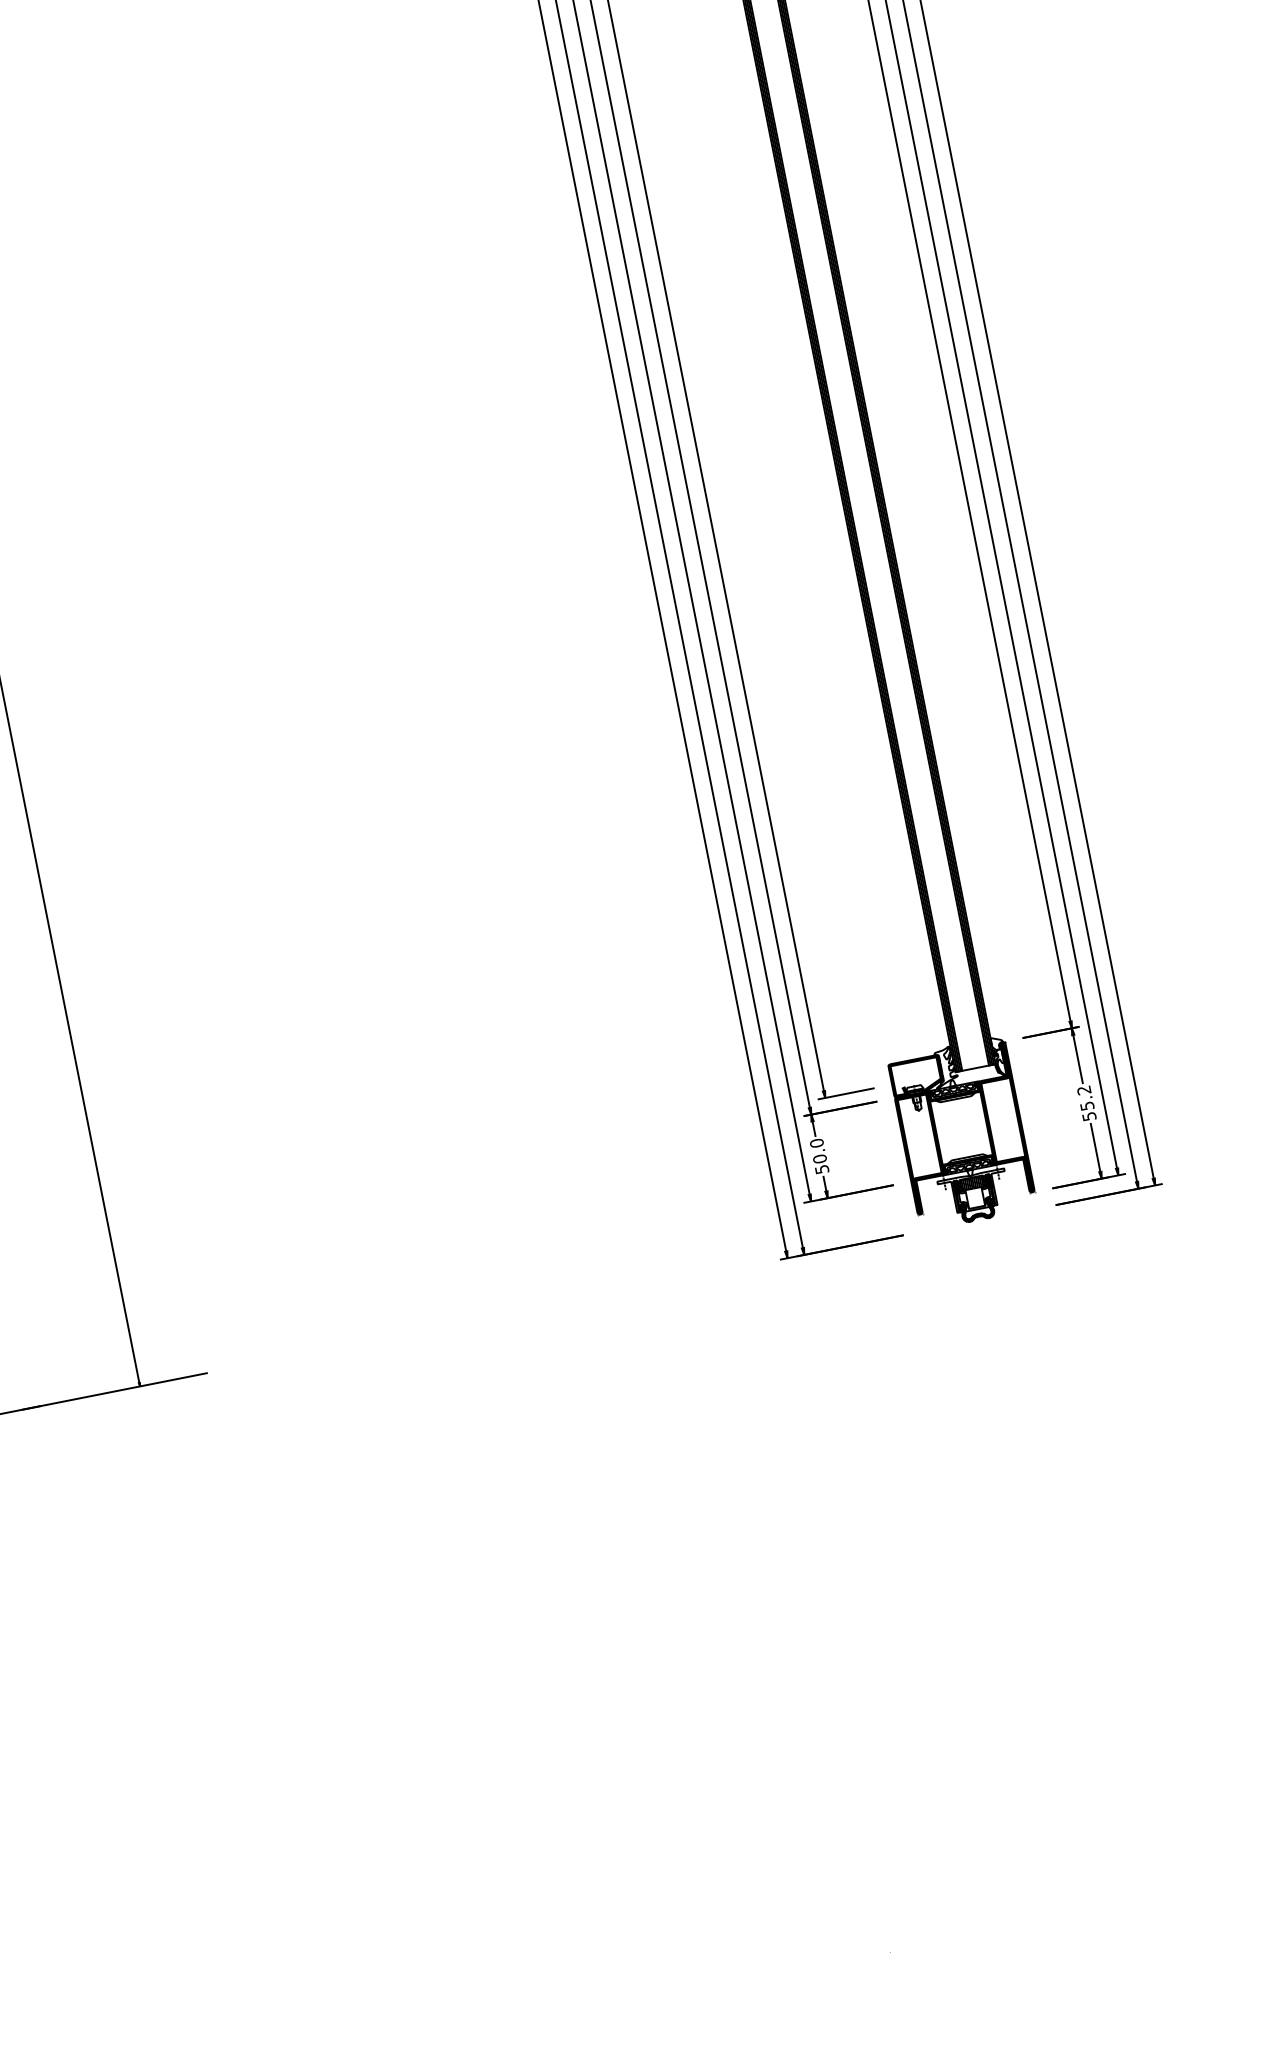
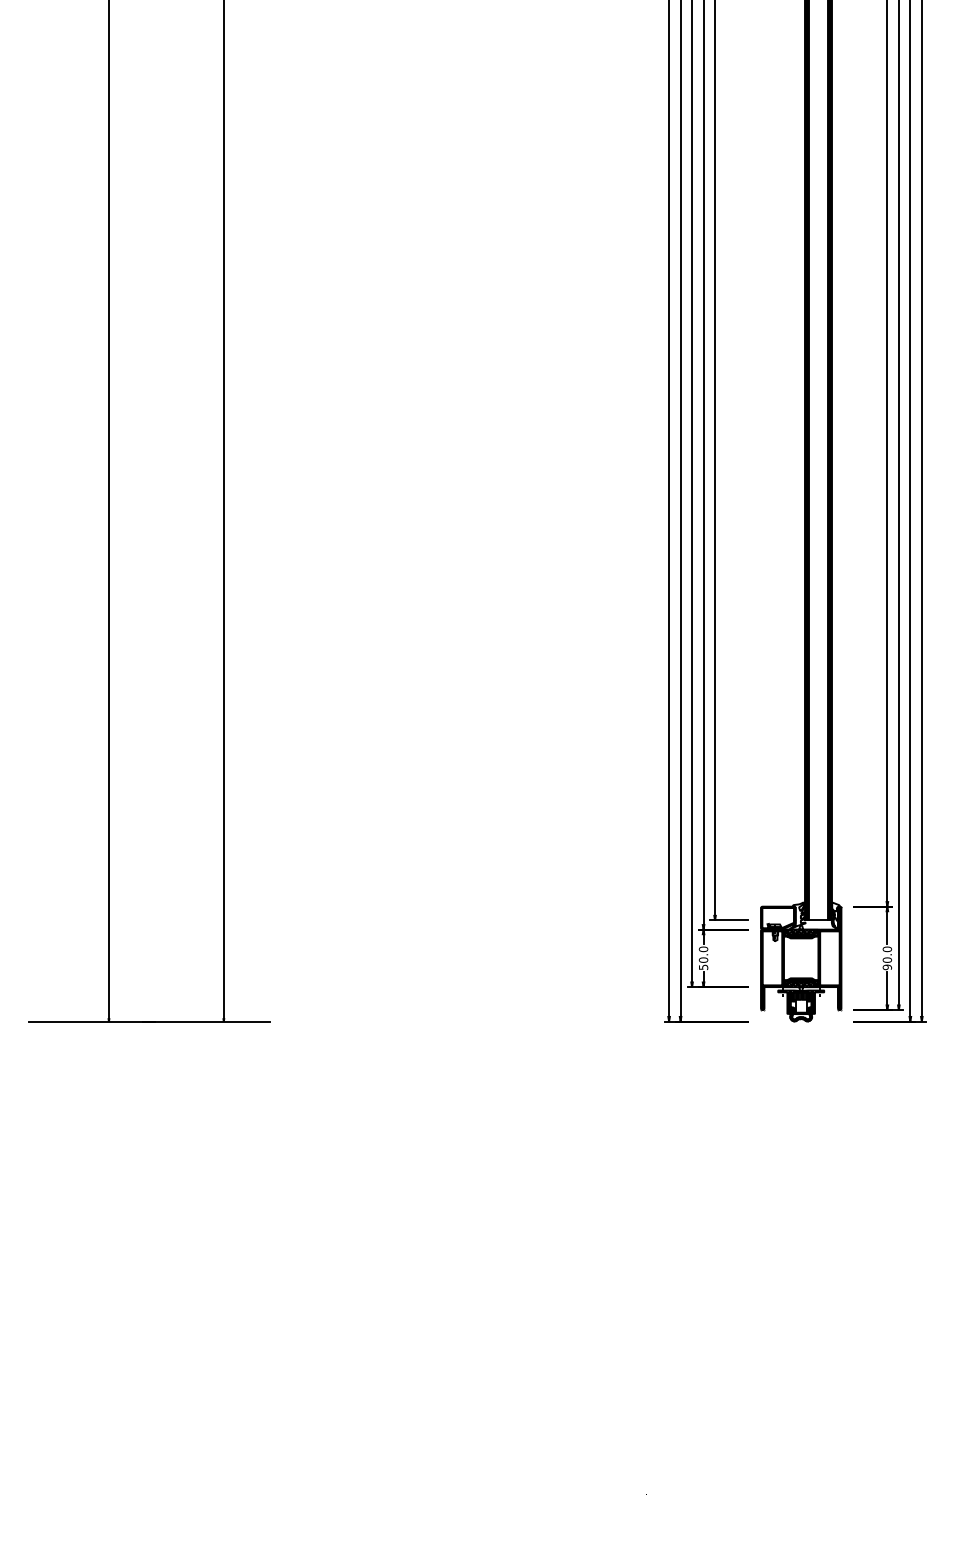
text: (1087, 1103) -> (887, 958), 55.2 -> 90.0

